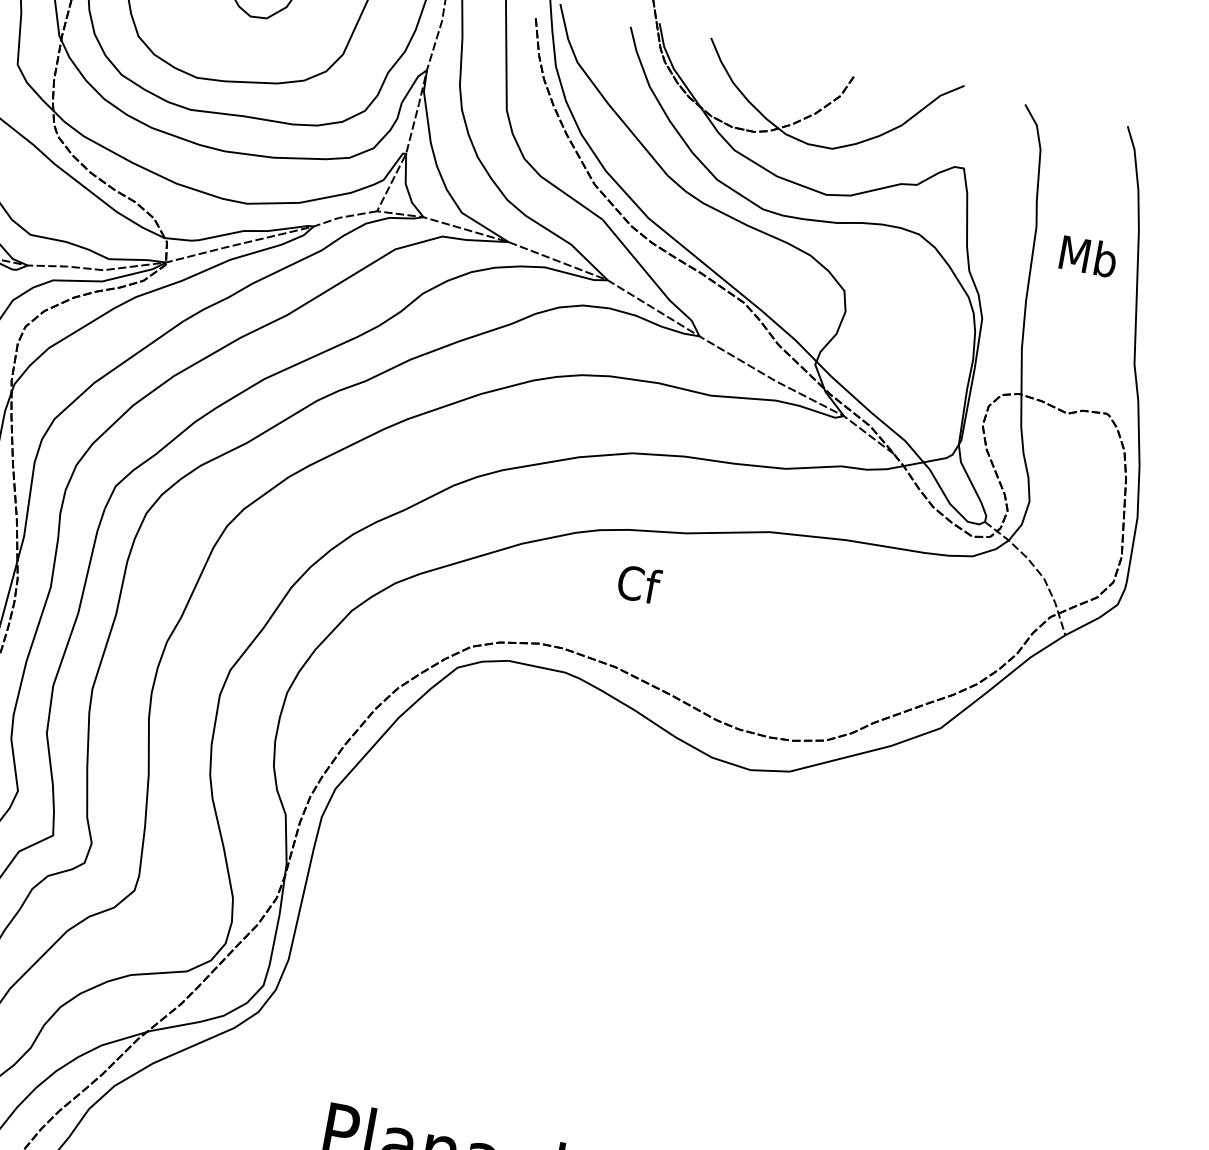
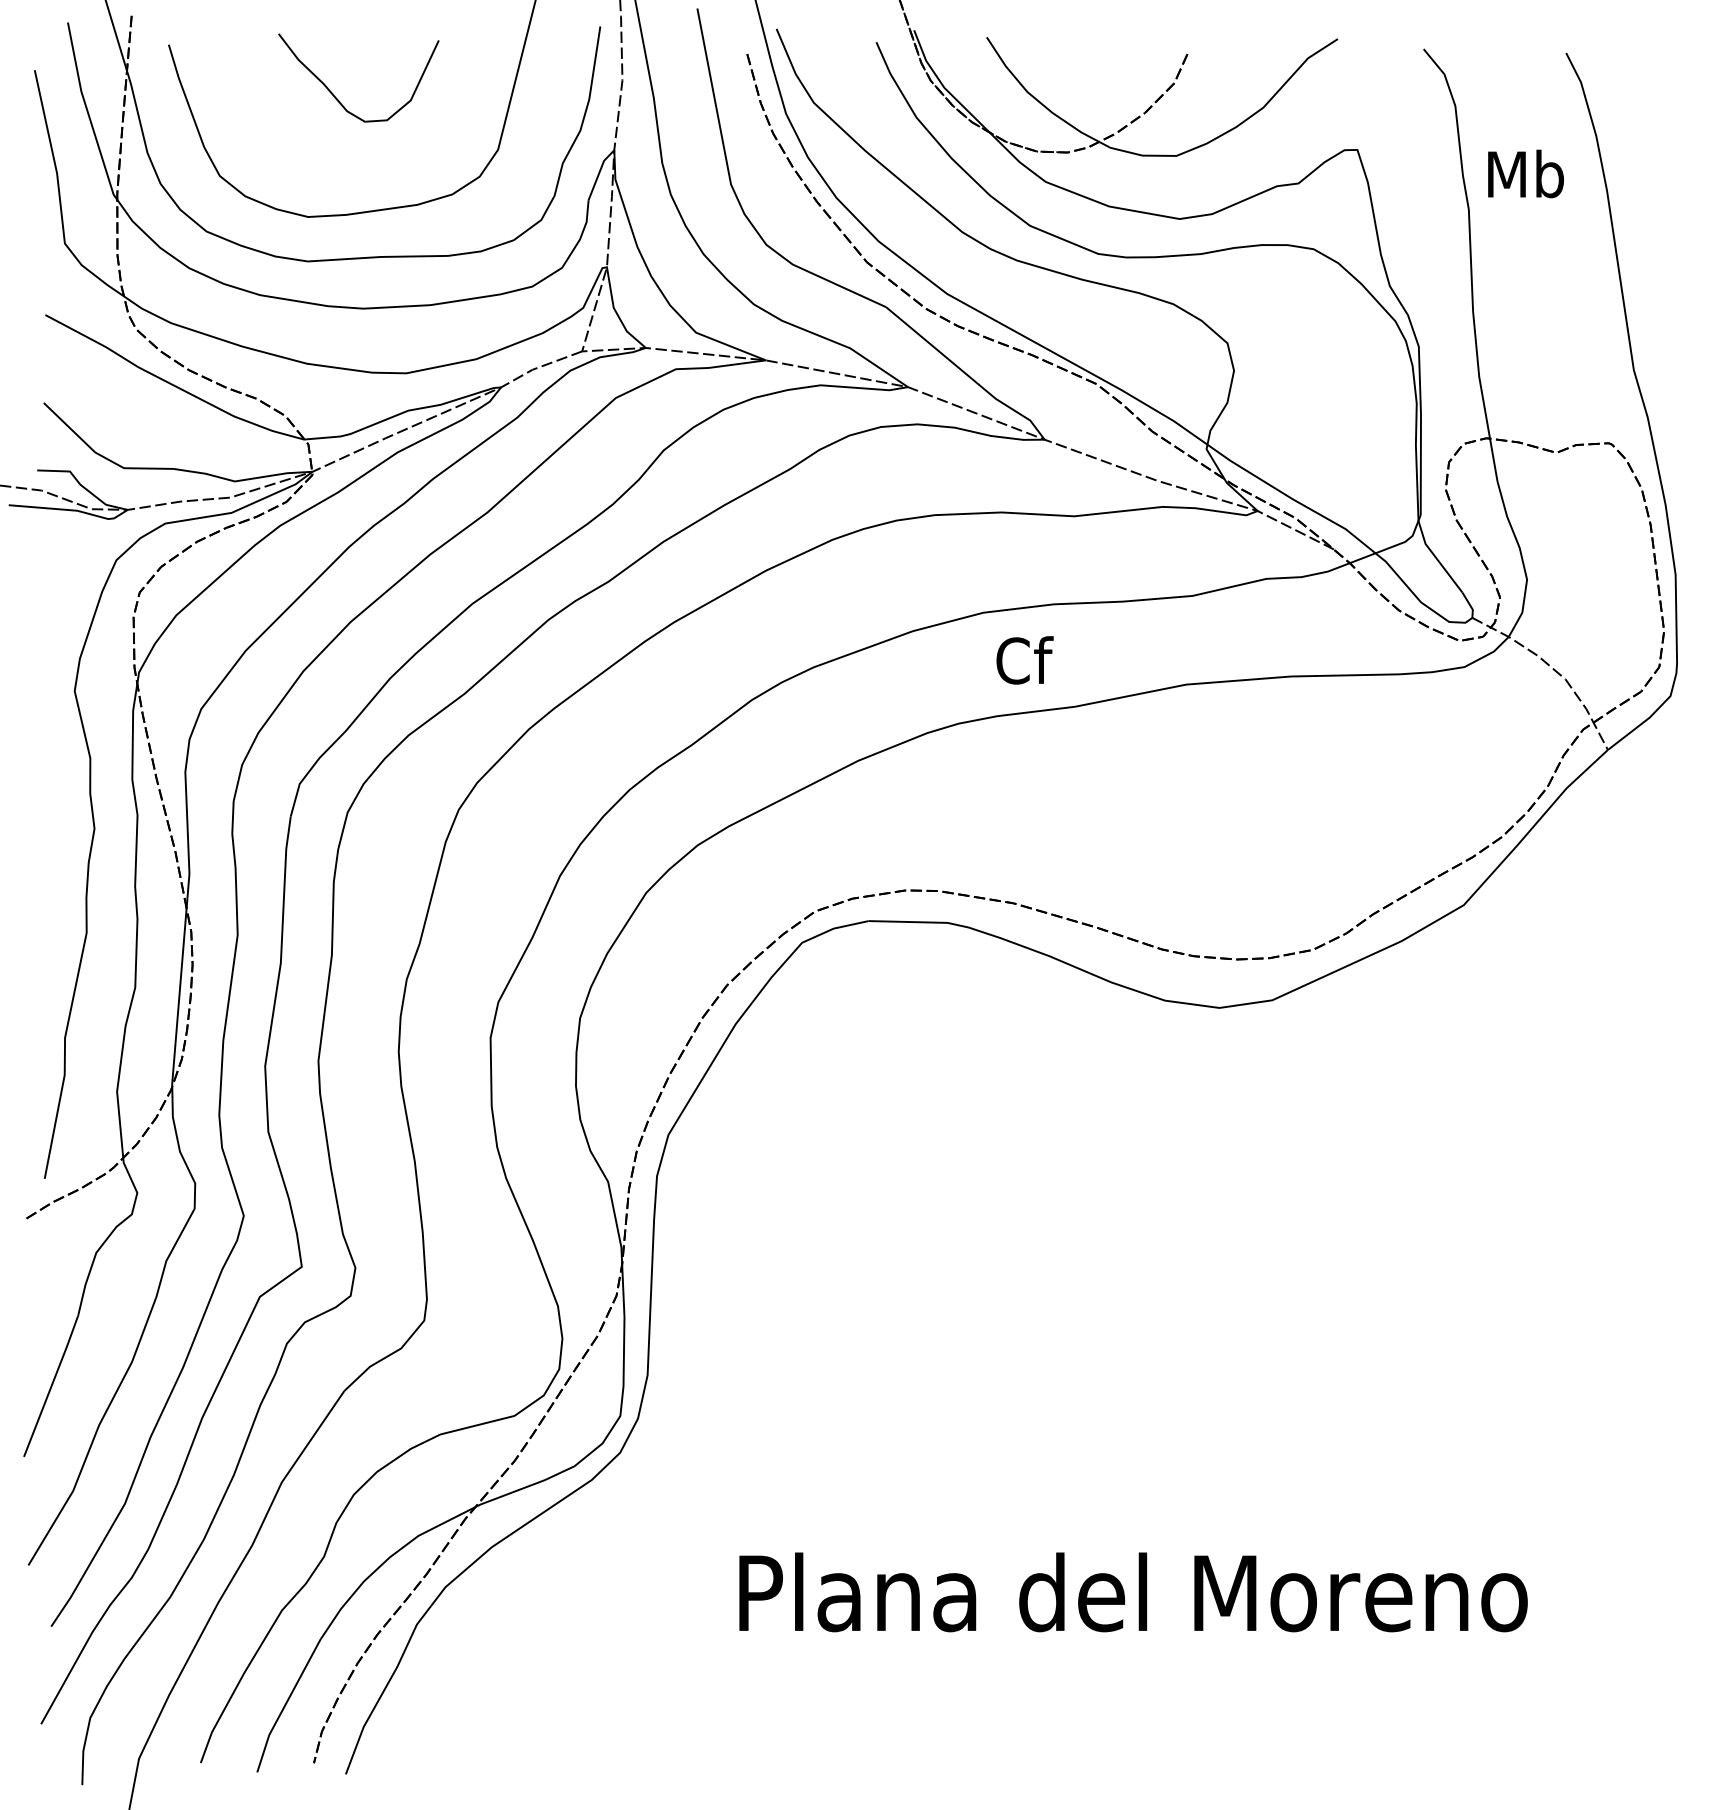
text: (1088, 255) -> (1525, 173), moved
text: (639, 584) -> (1024, 660), moved

